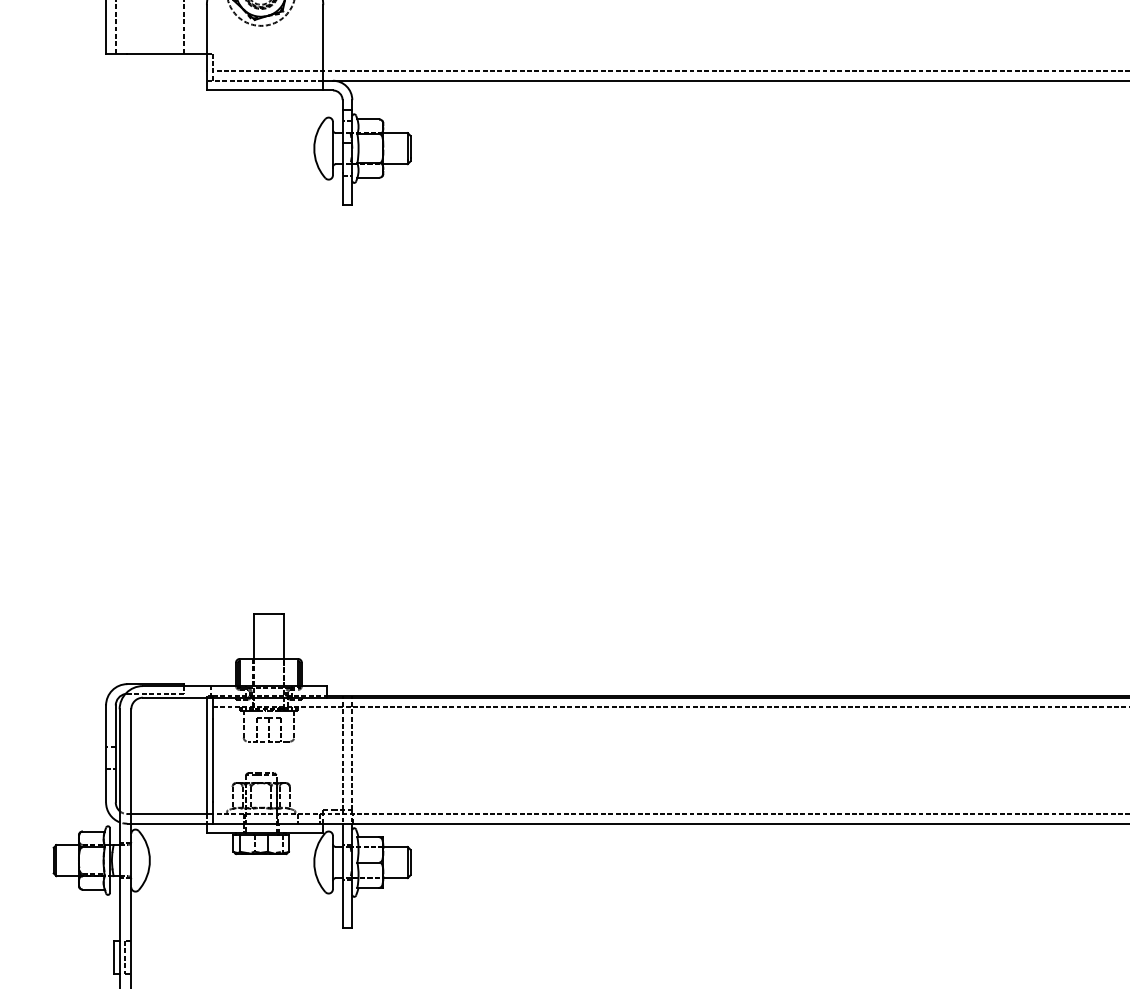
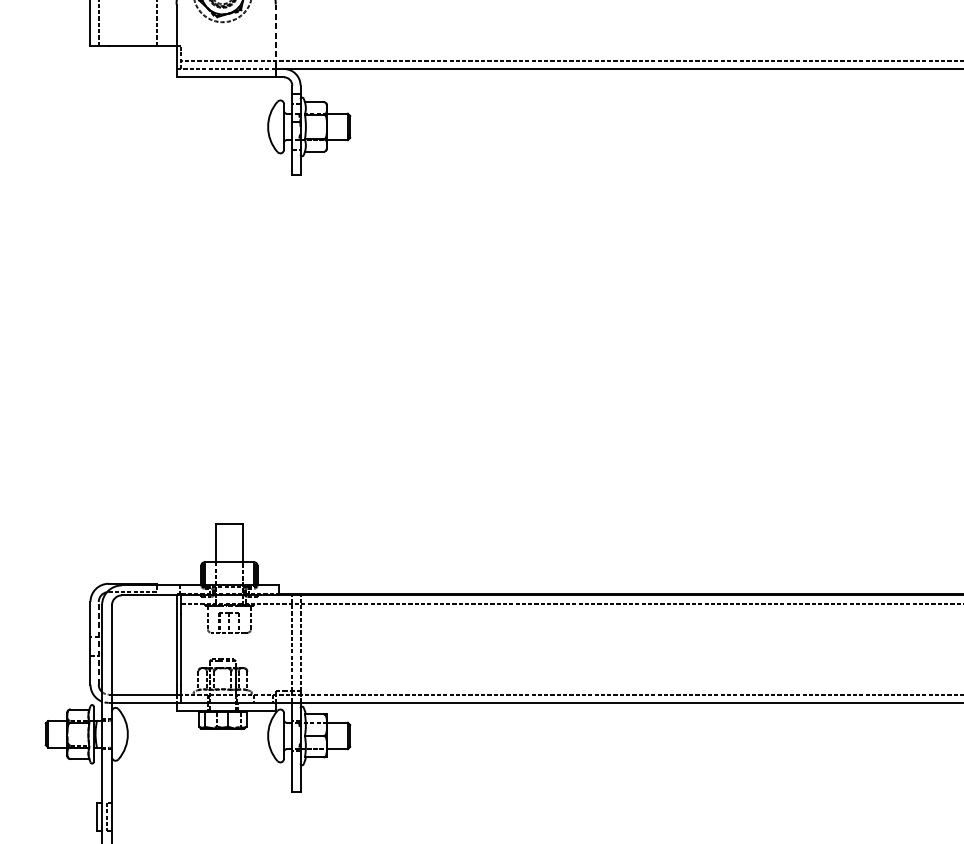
line: (323, 38) -> (275, 32), solid -> dashed
line: (115, 753) -> (98, 642), solid -> dashed

